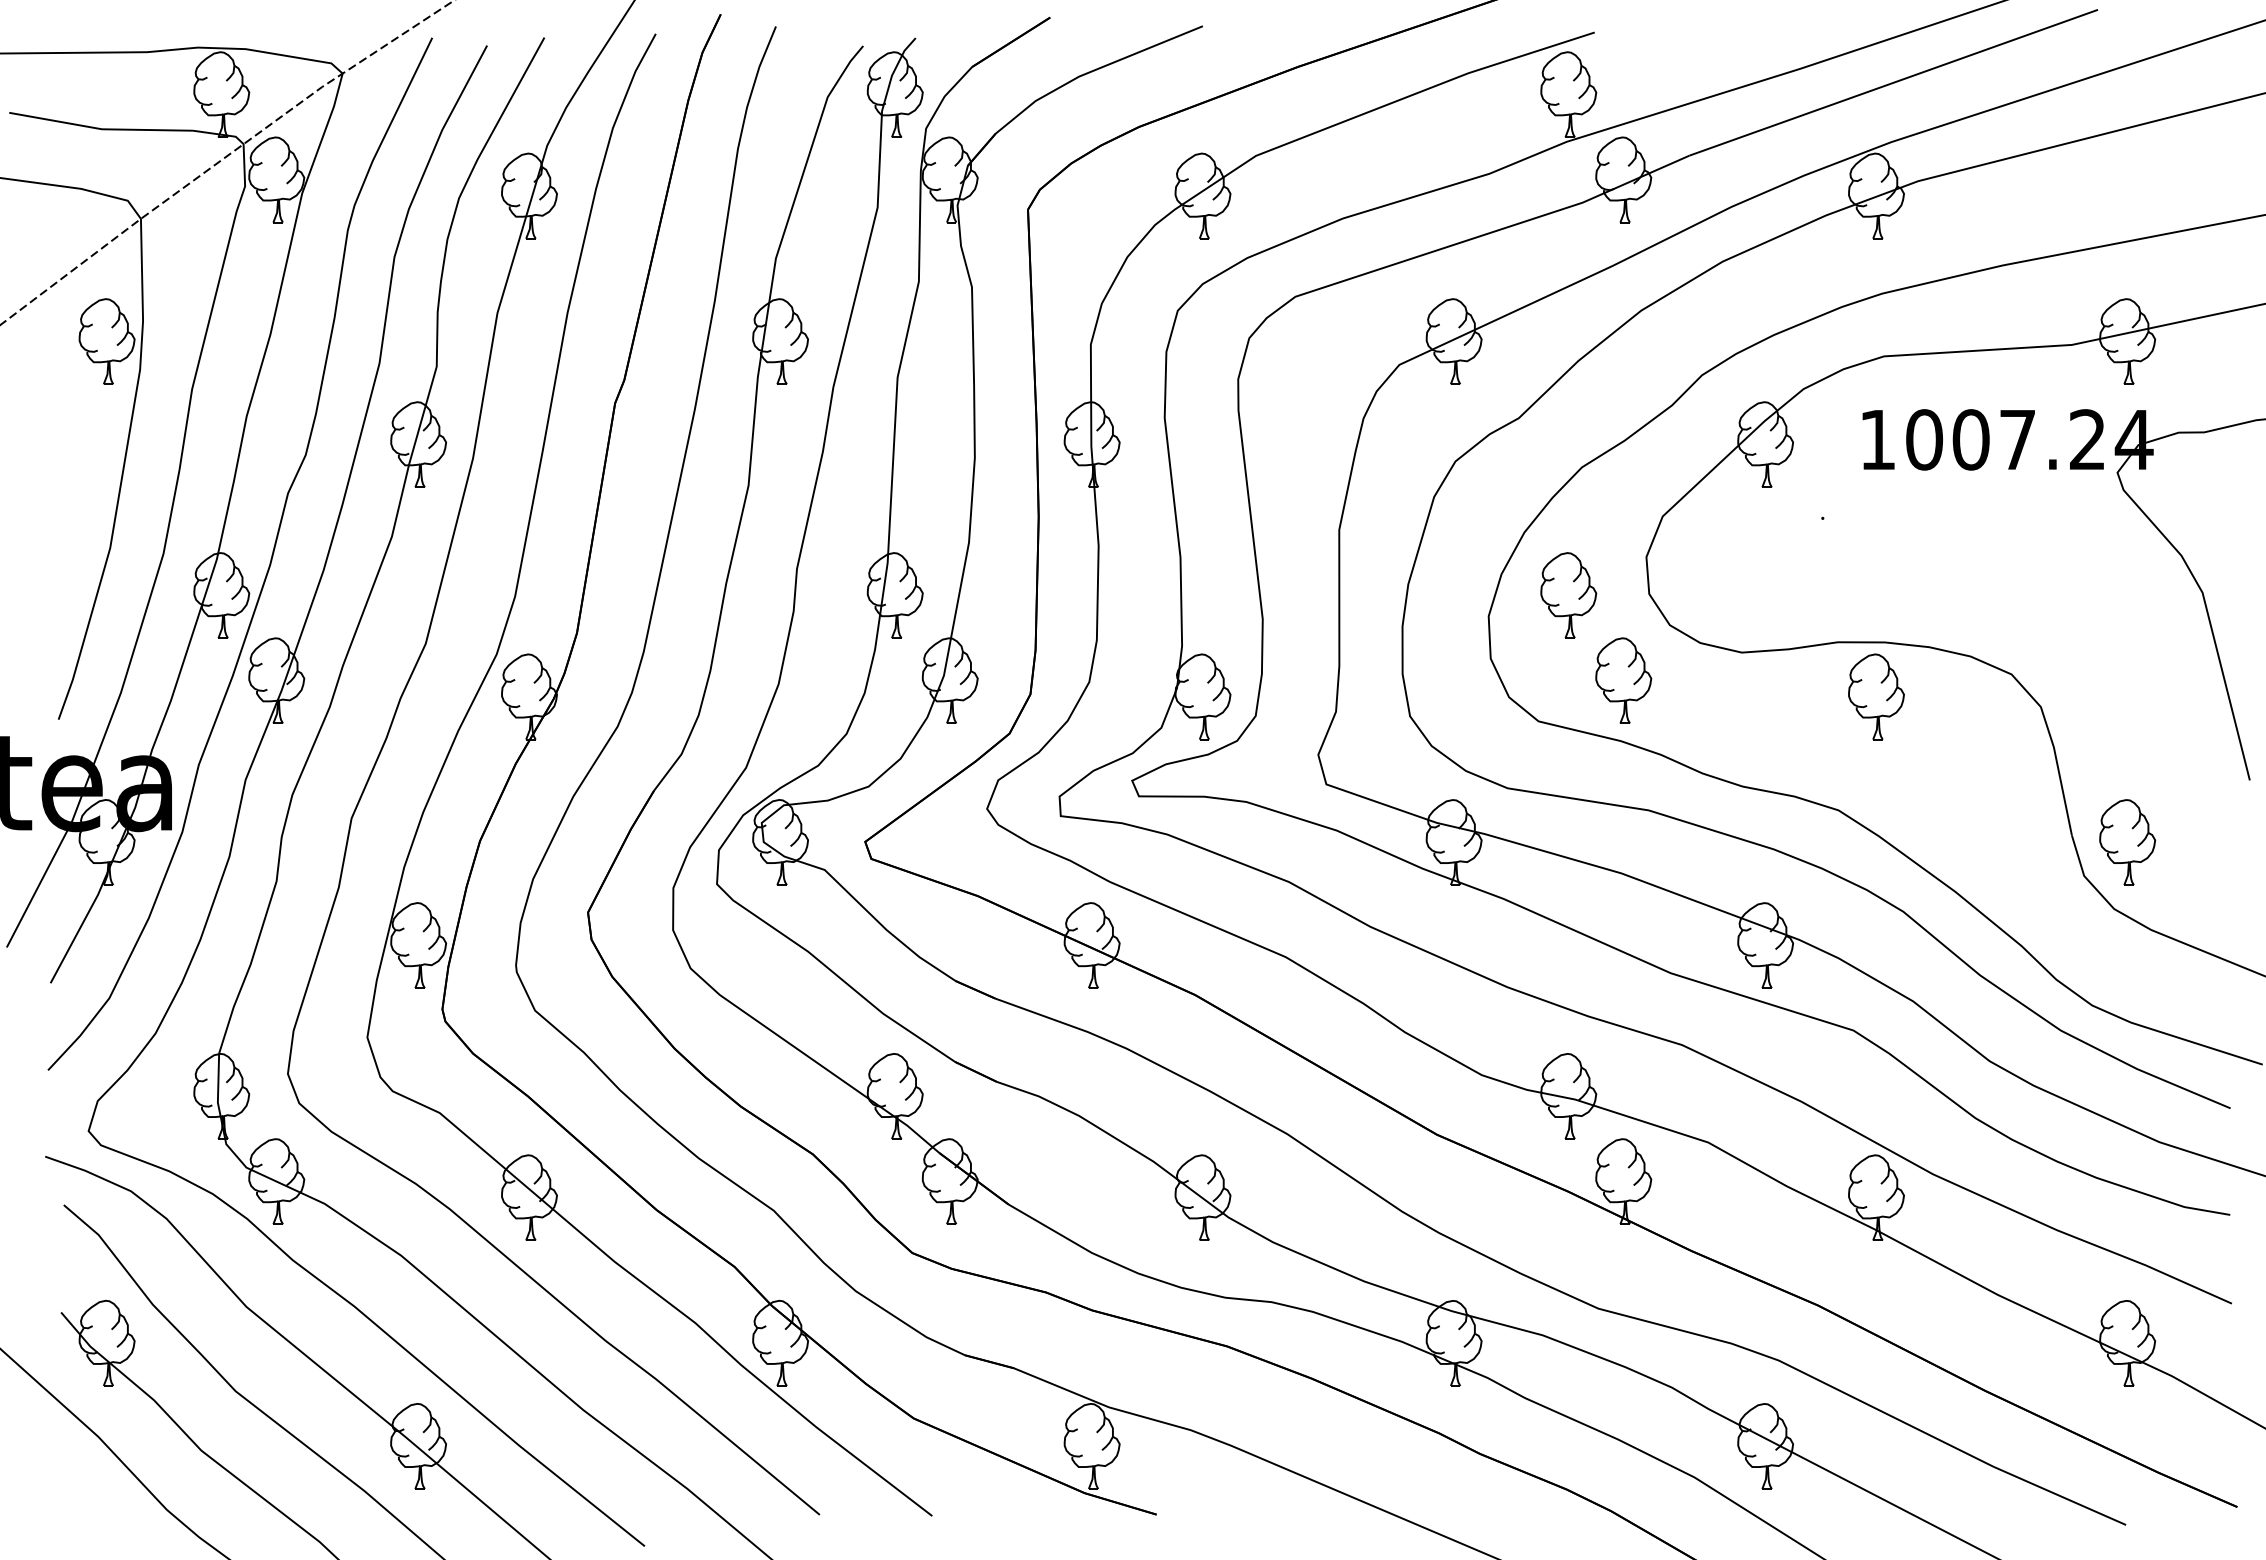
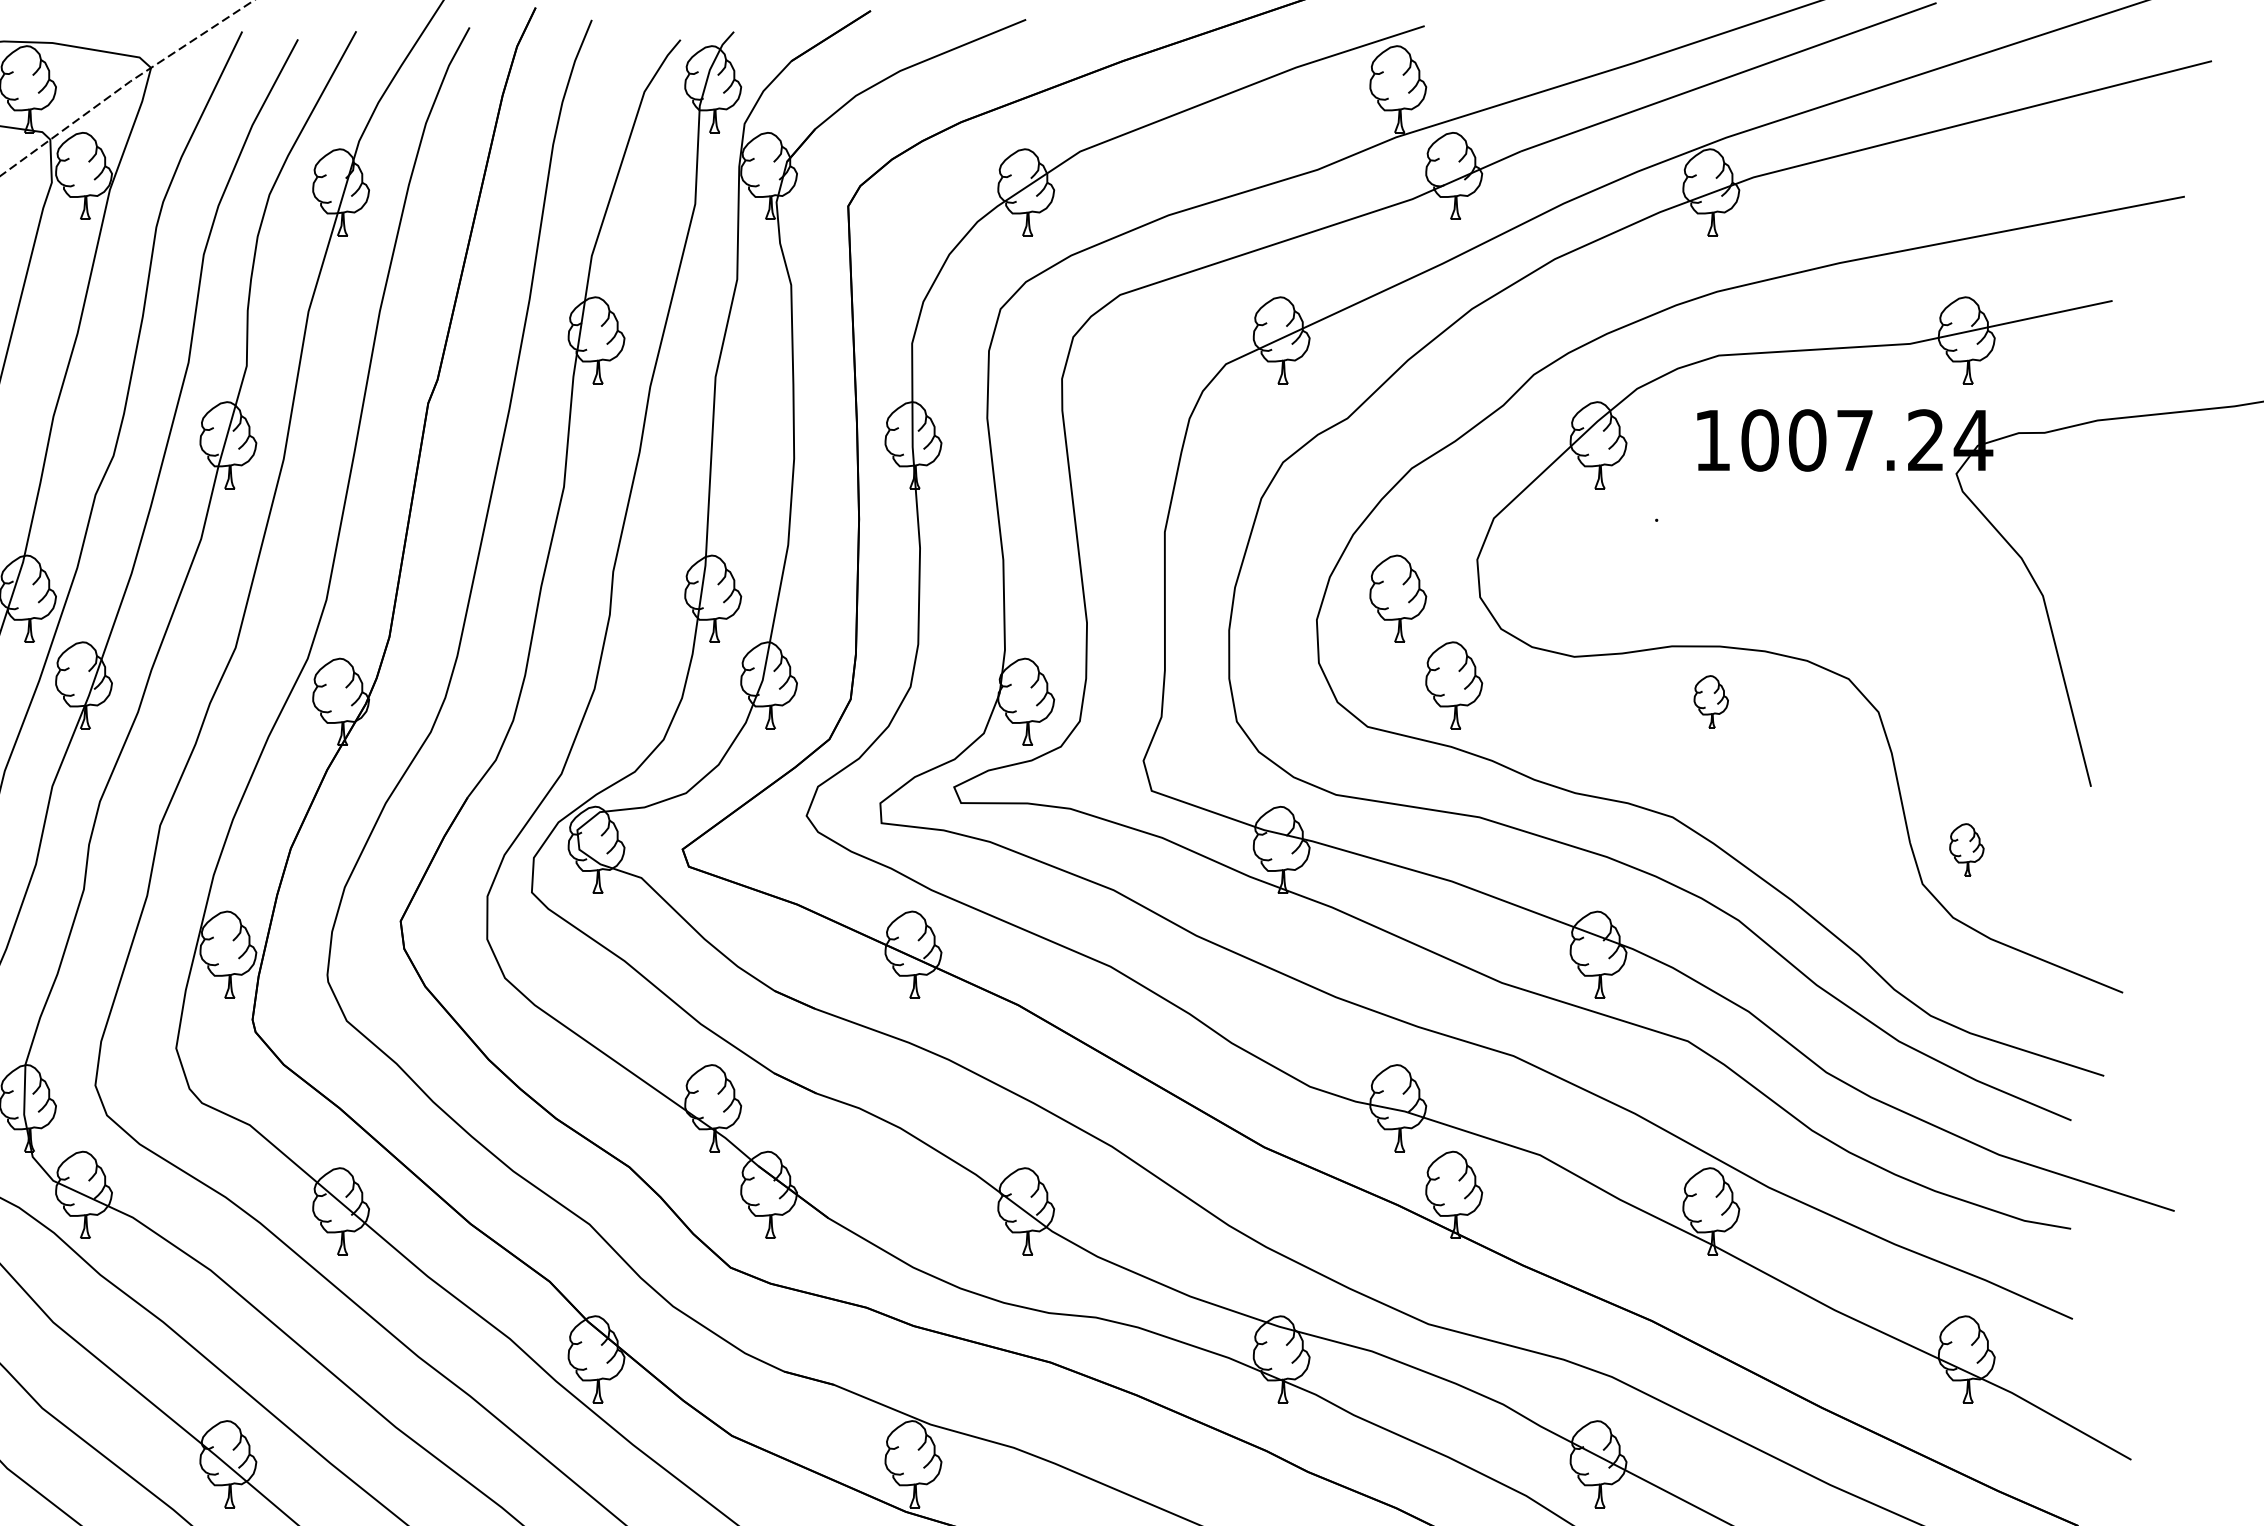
part: (1876, 696) -> (1711, 701), size x0.6
part: (2127, 842) -> (1966, 850), size x0.6

